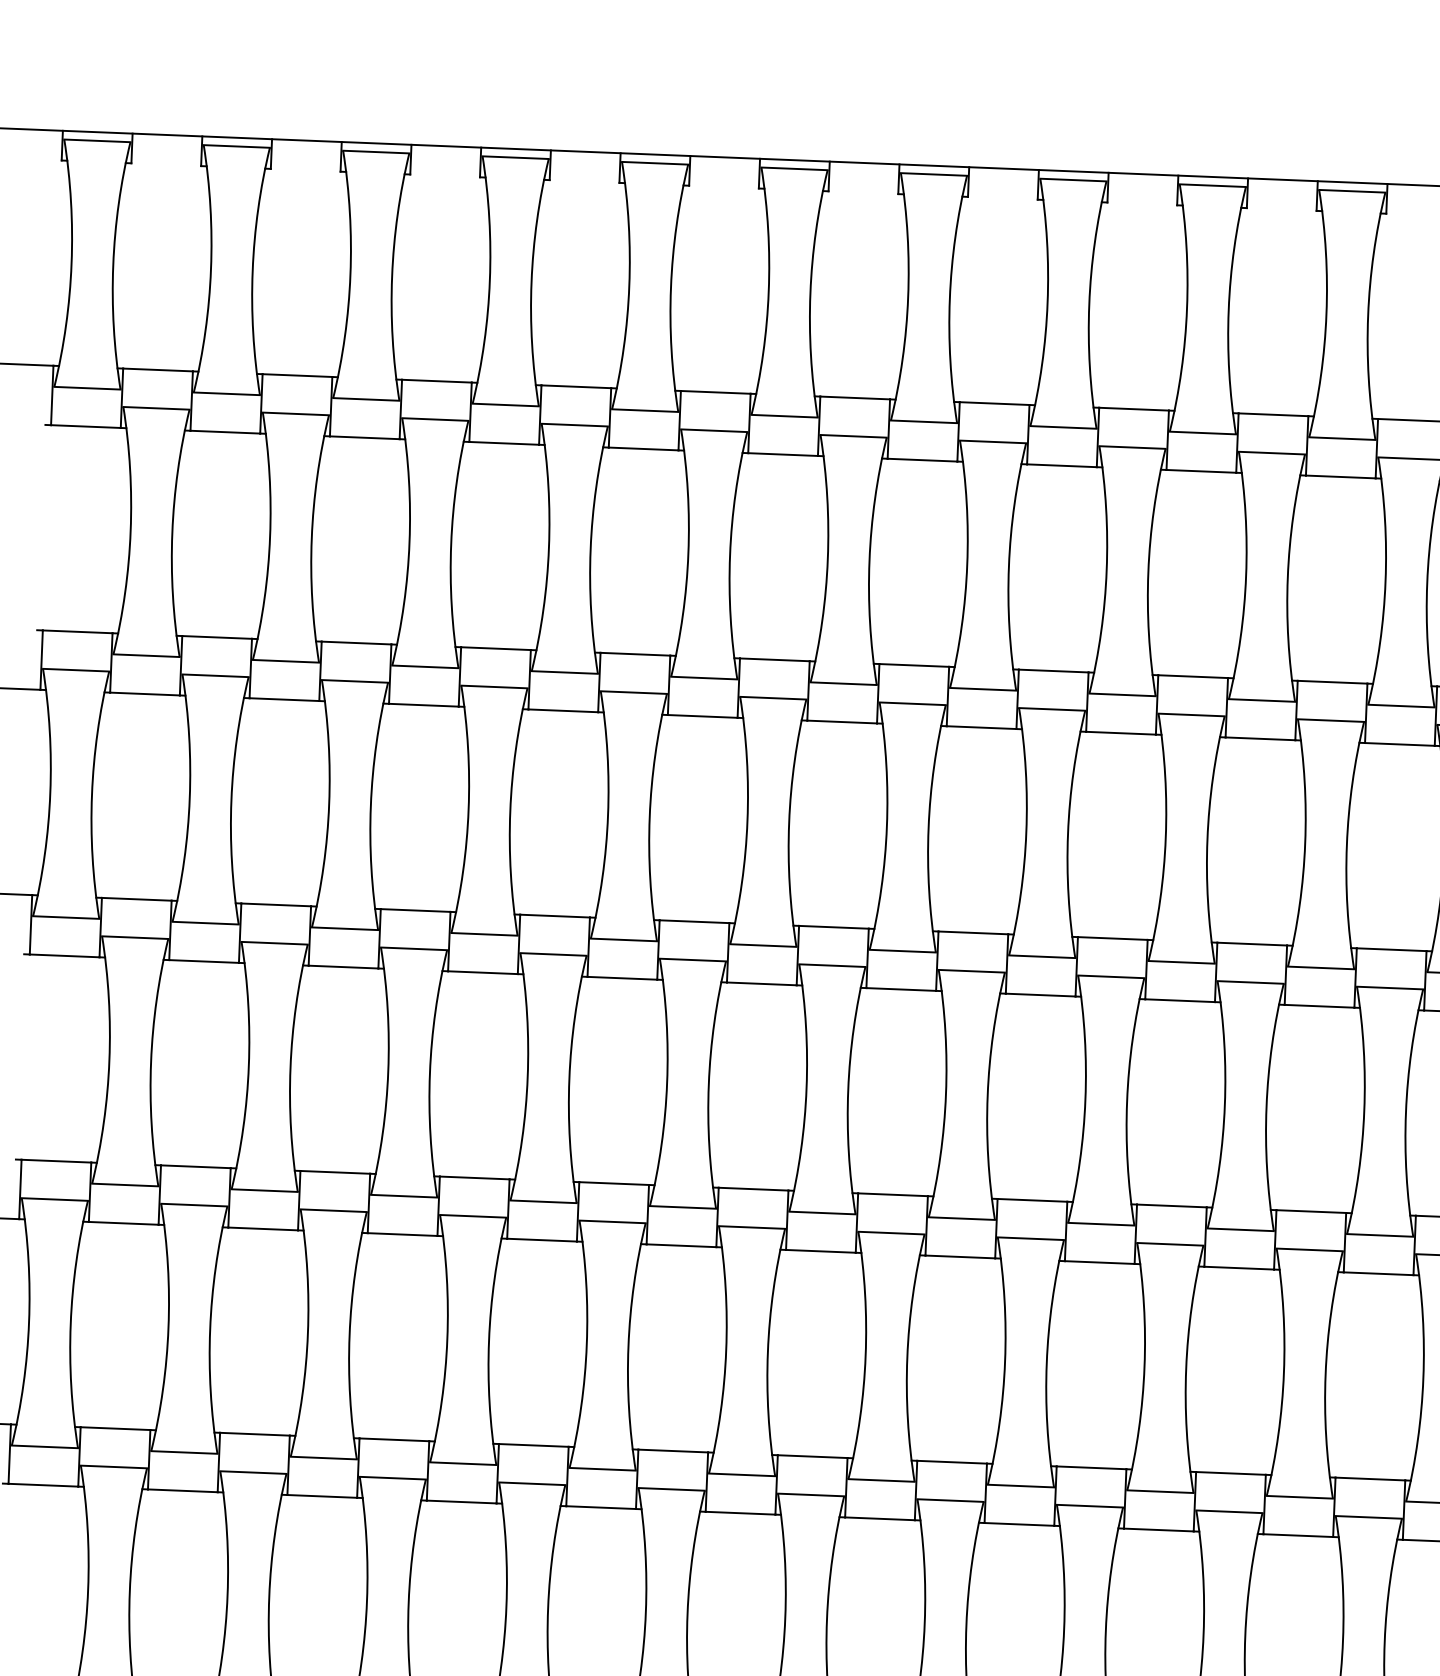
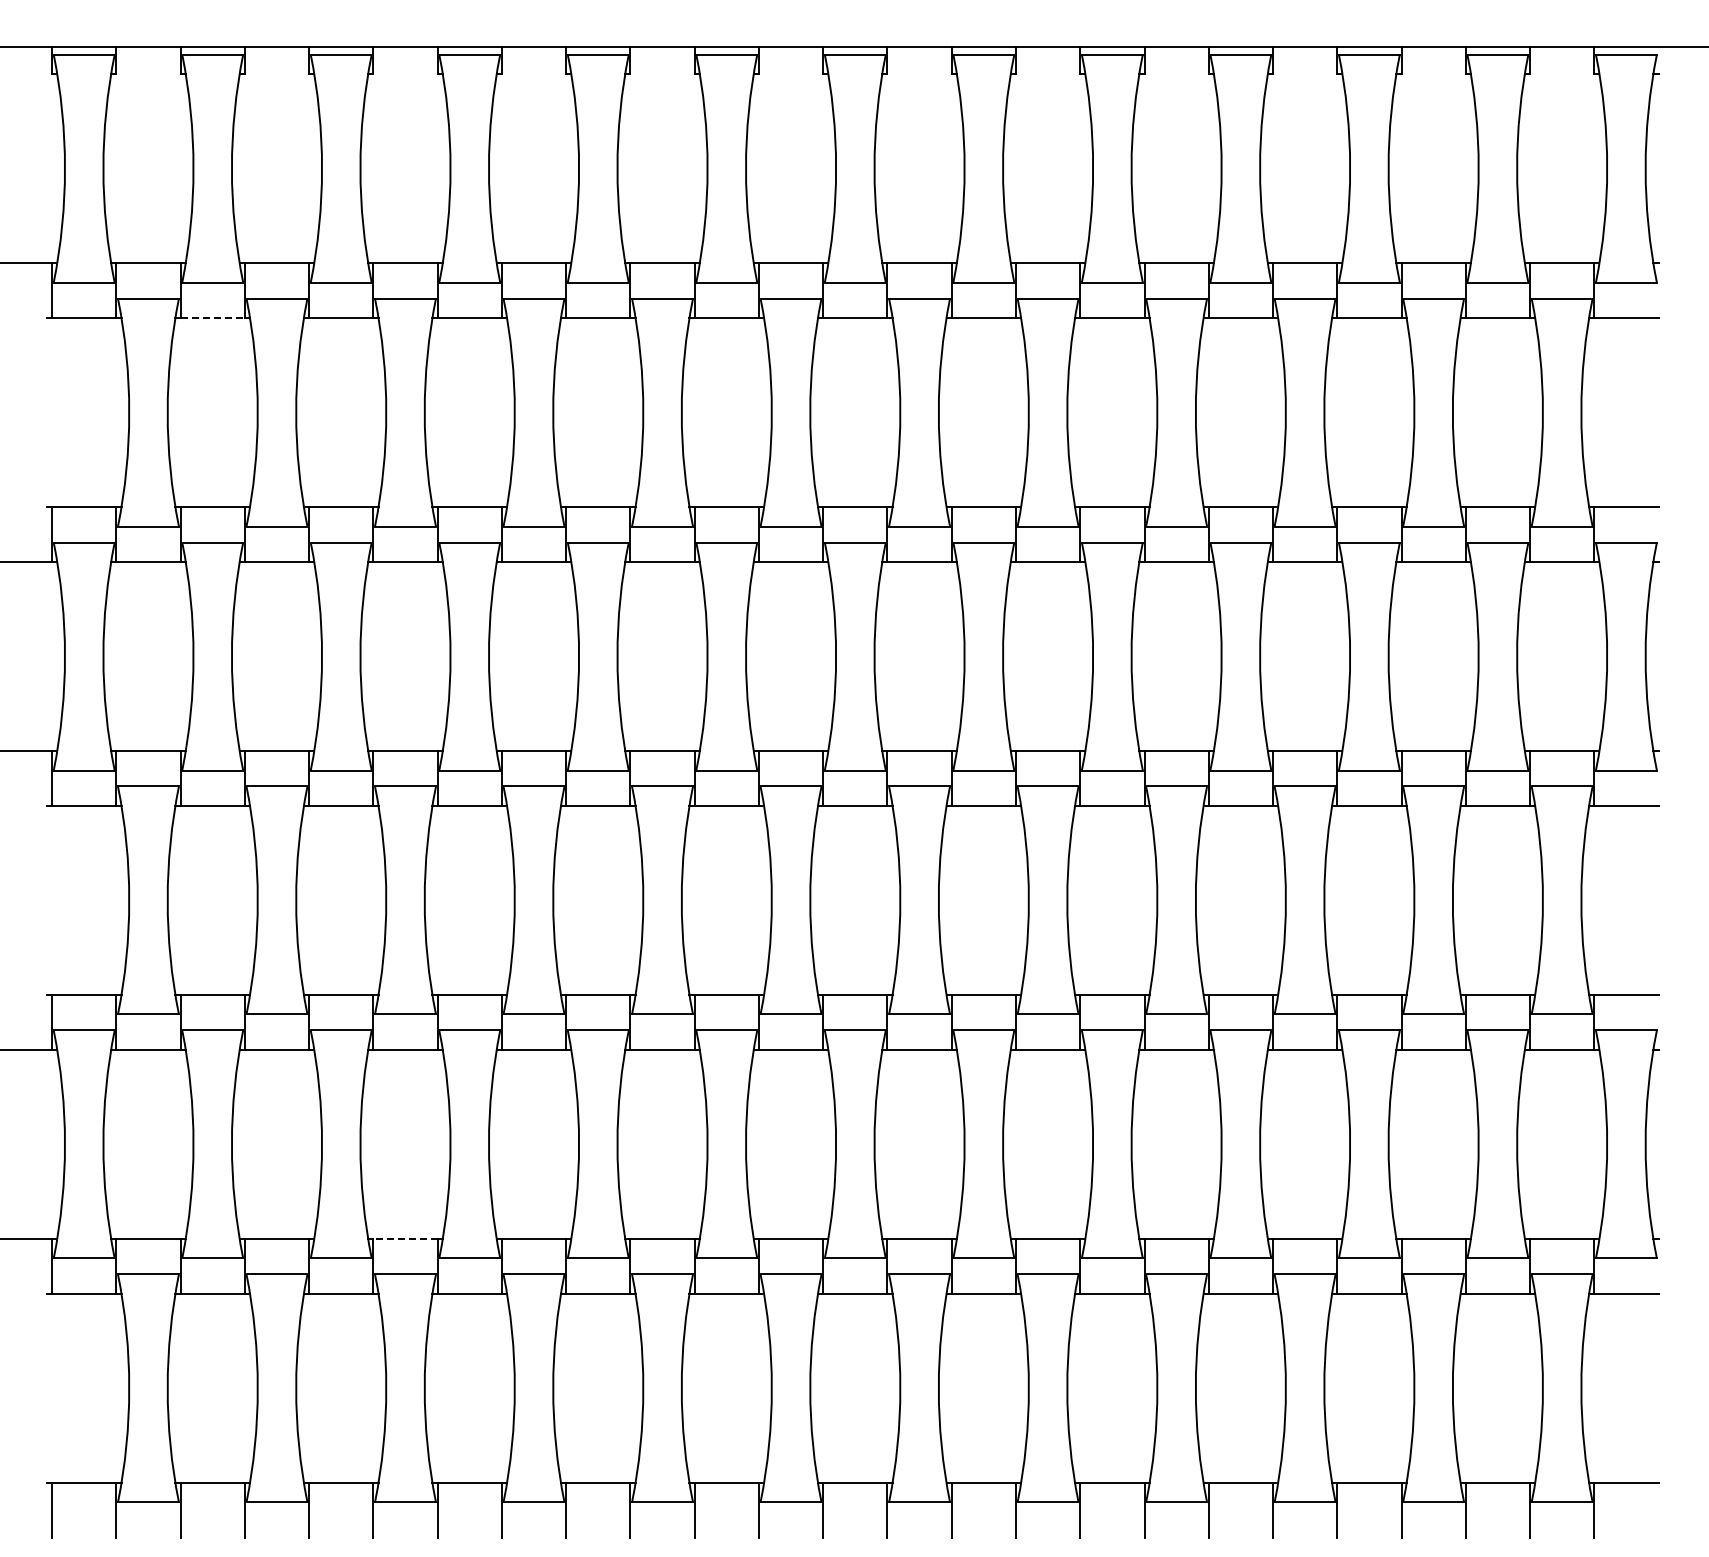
line: (226, 431) -> (213, 317), solid -> dashed
line: (394, 1440) -> (405, 1239), solid -> dashed

